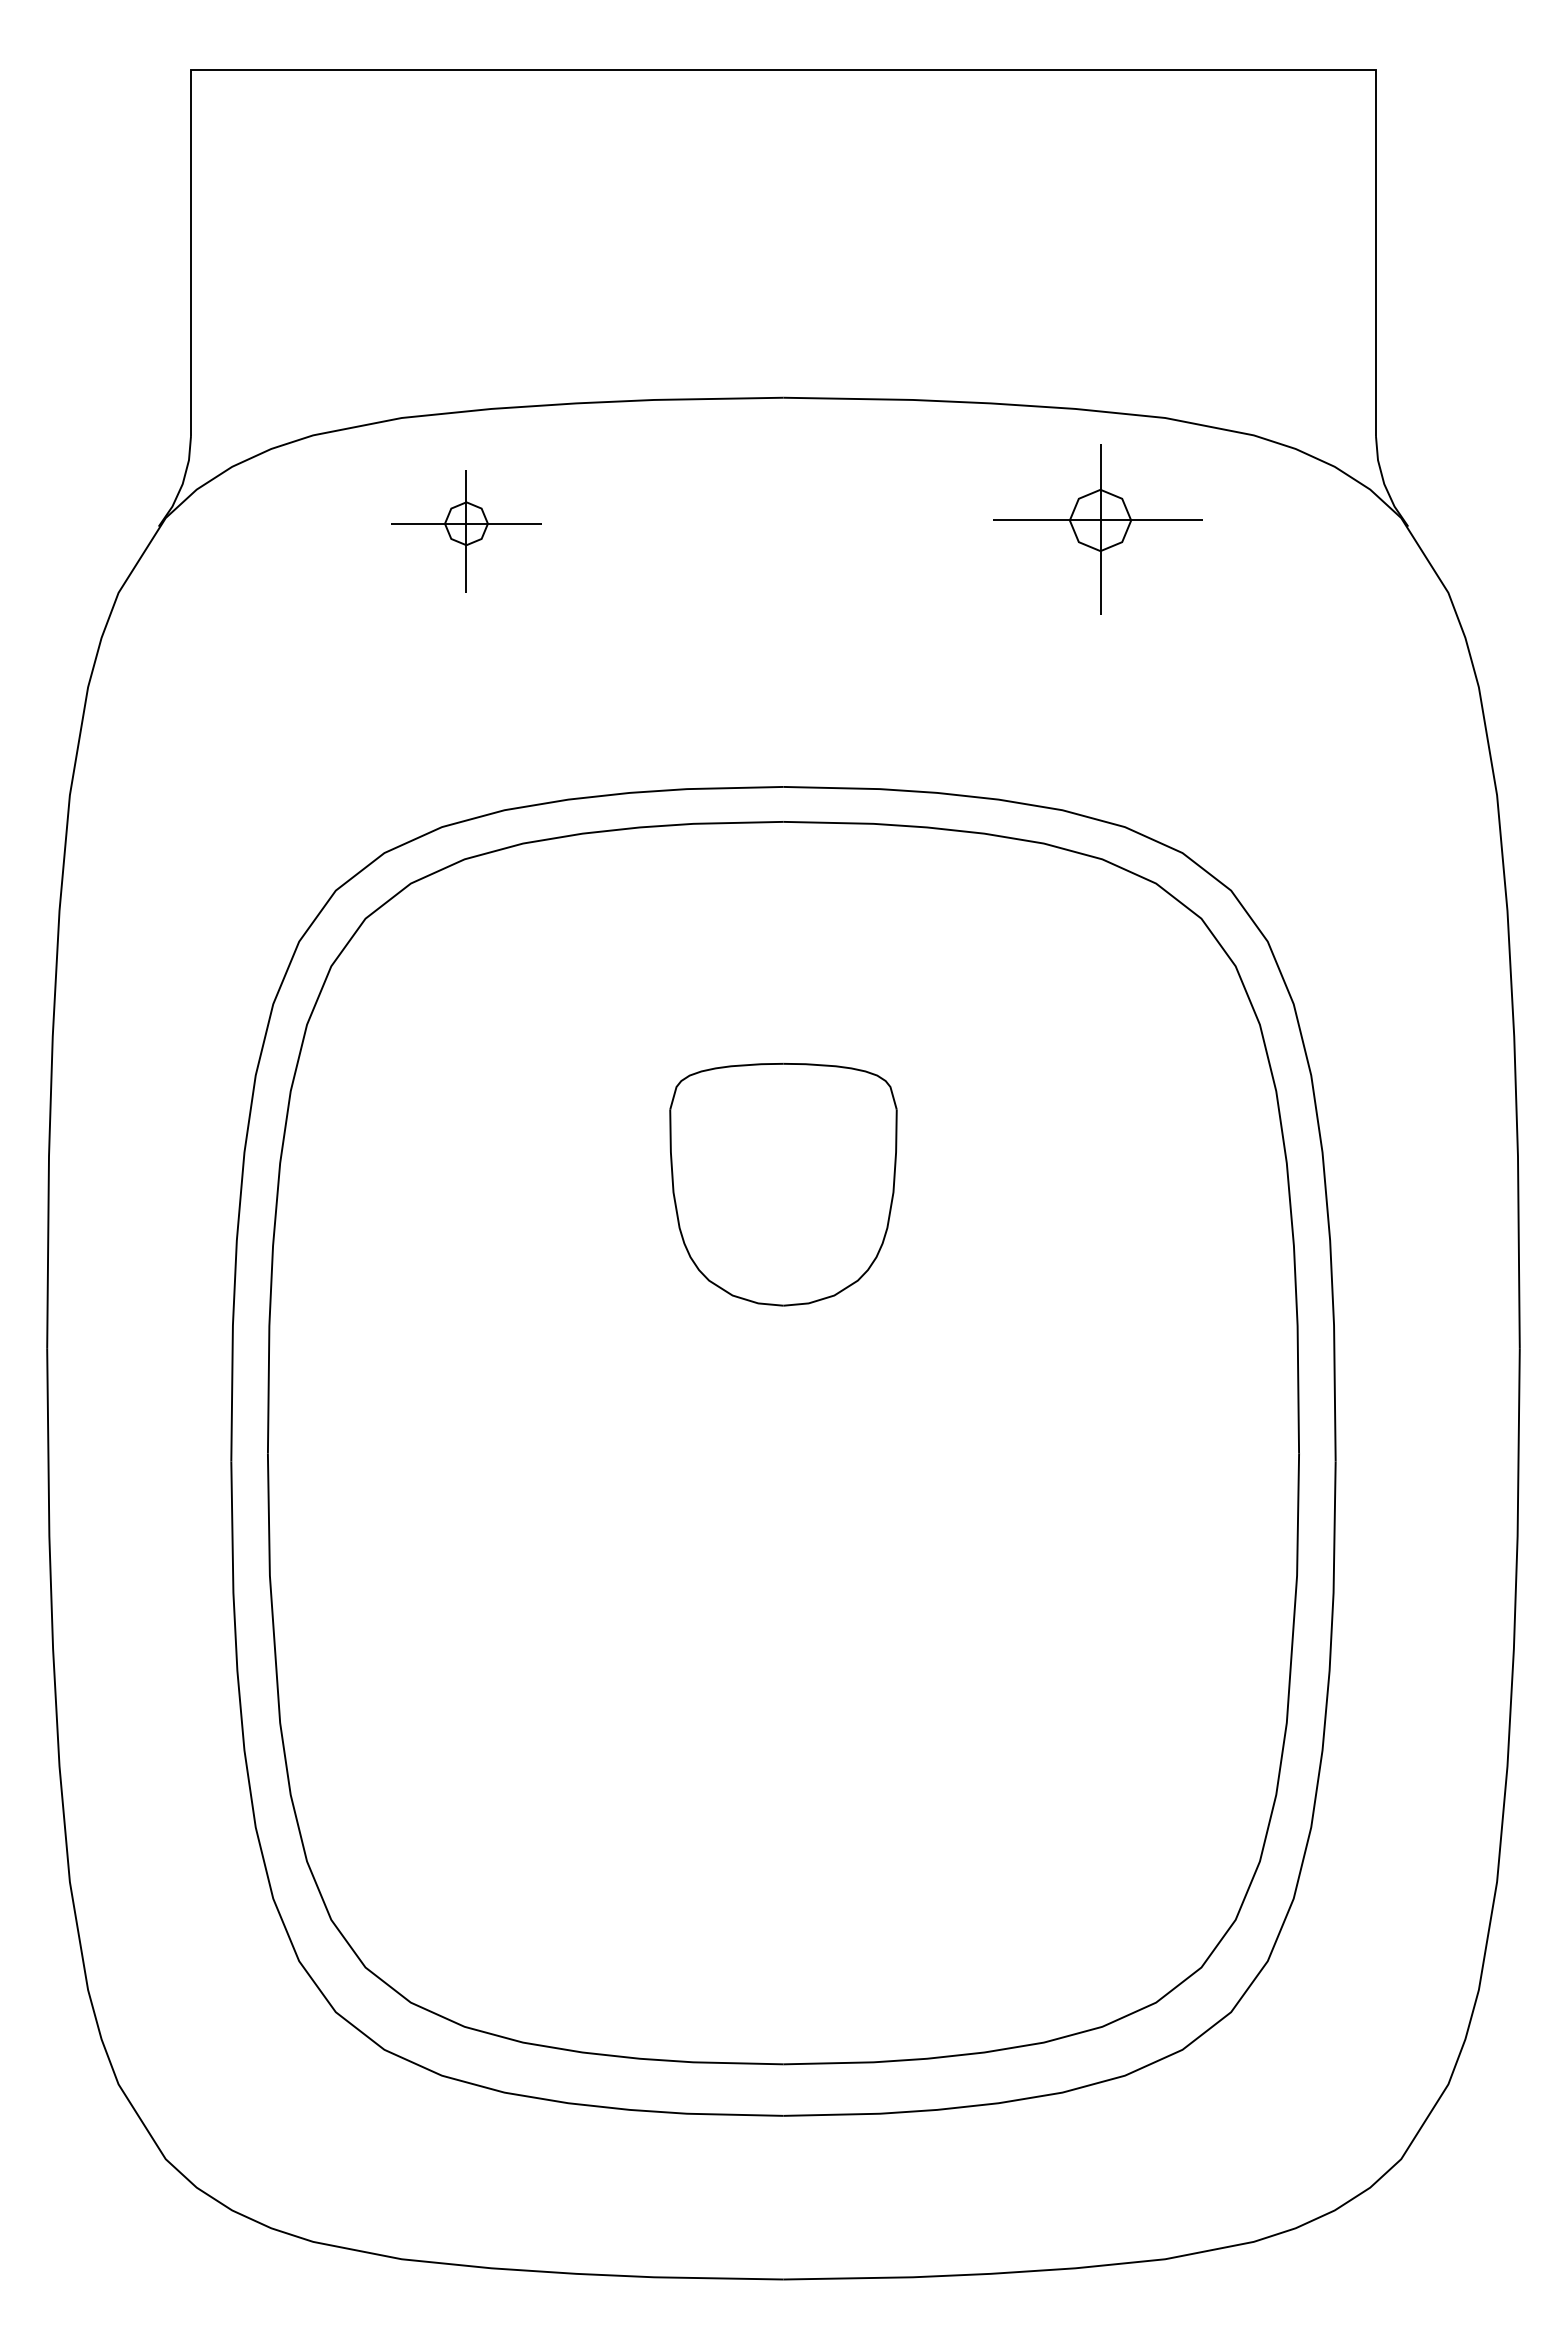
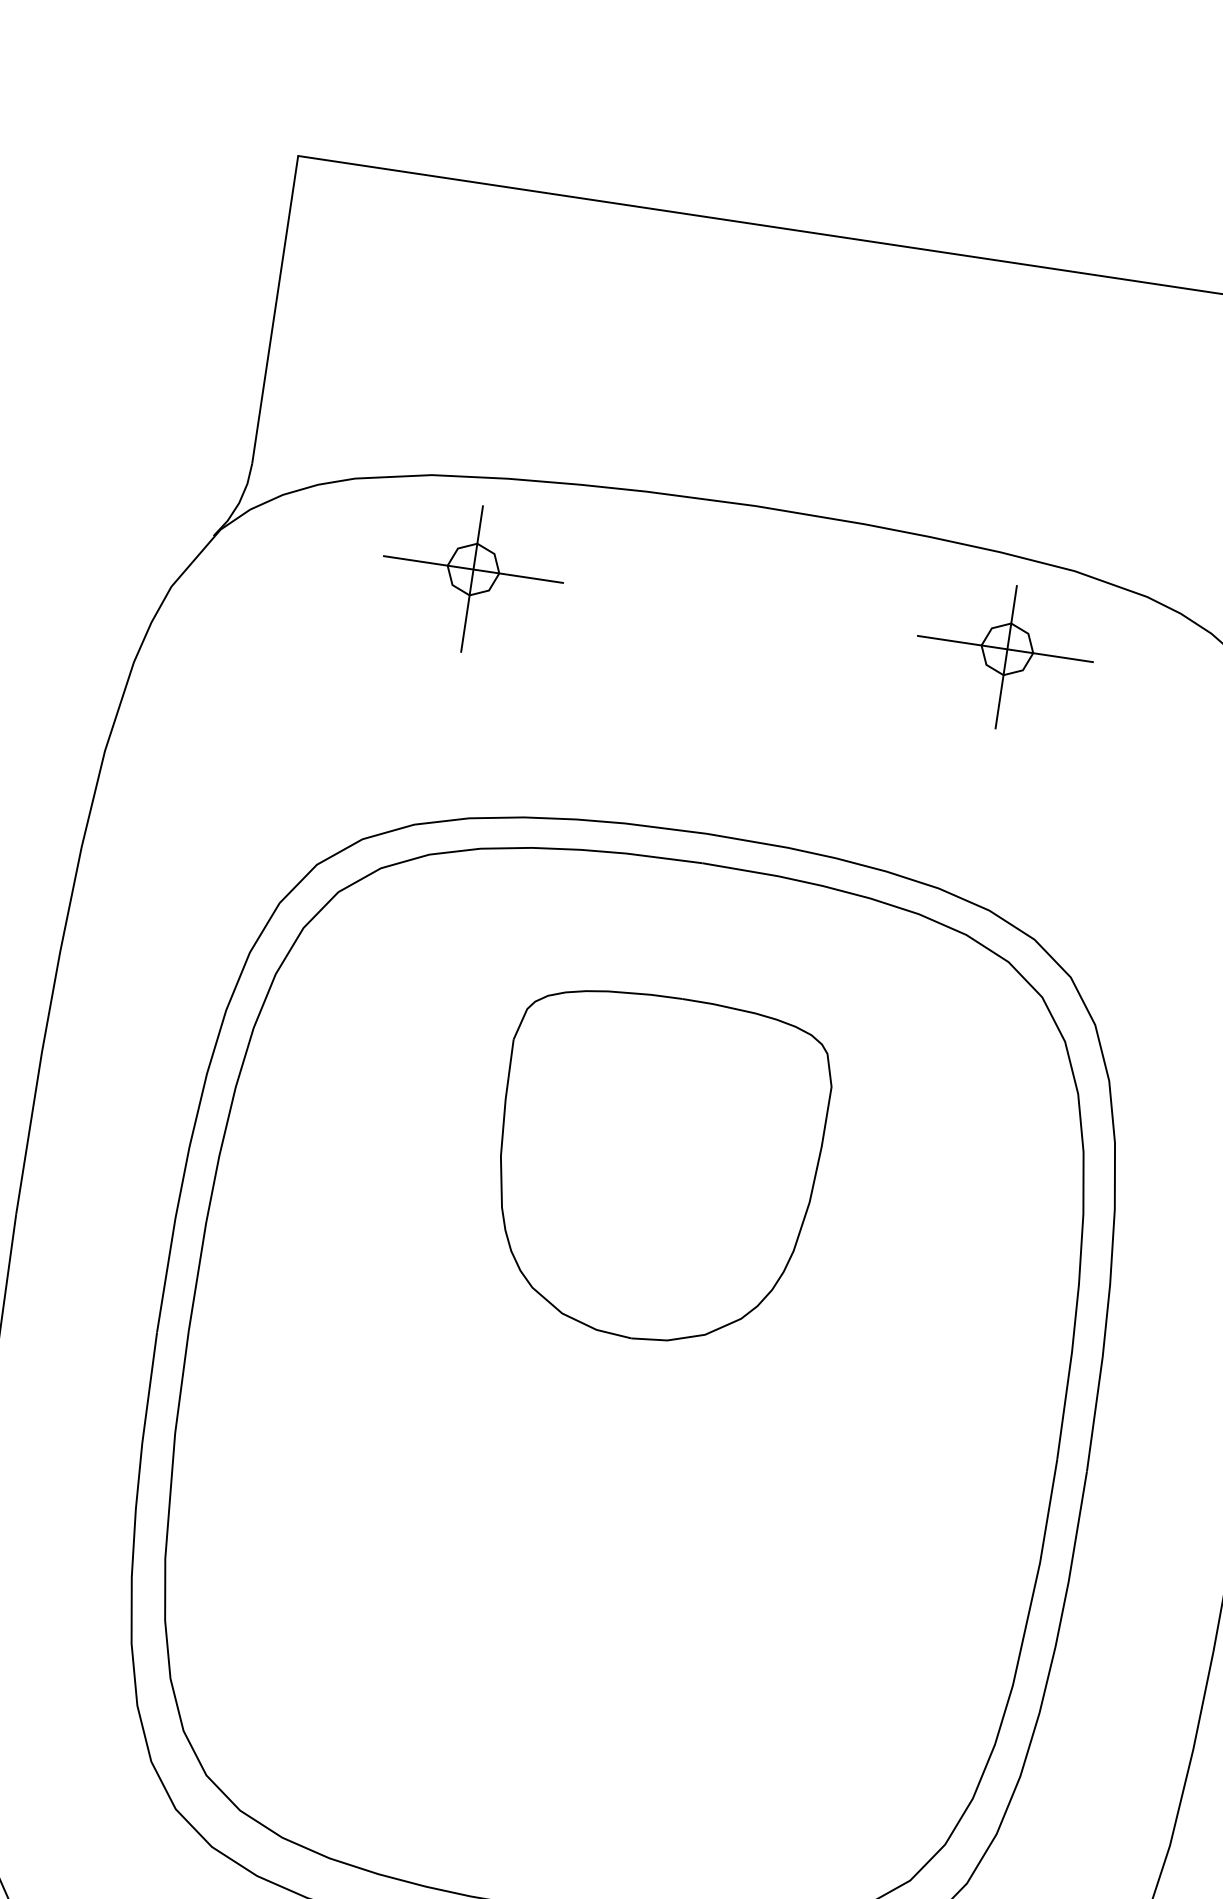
part: (466, 531) -> (472, 578), size x1.43
part: (783, 1184) -> (656, 1168), size x1.67

